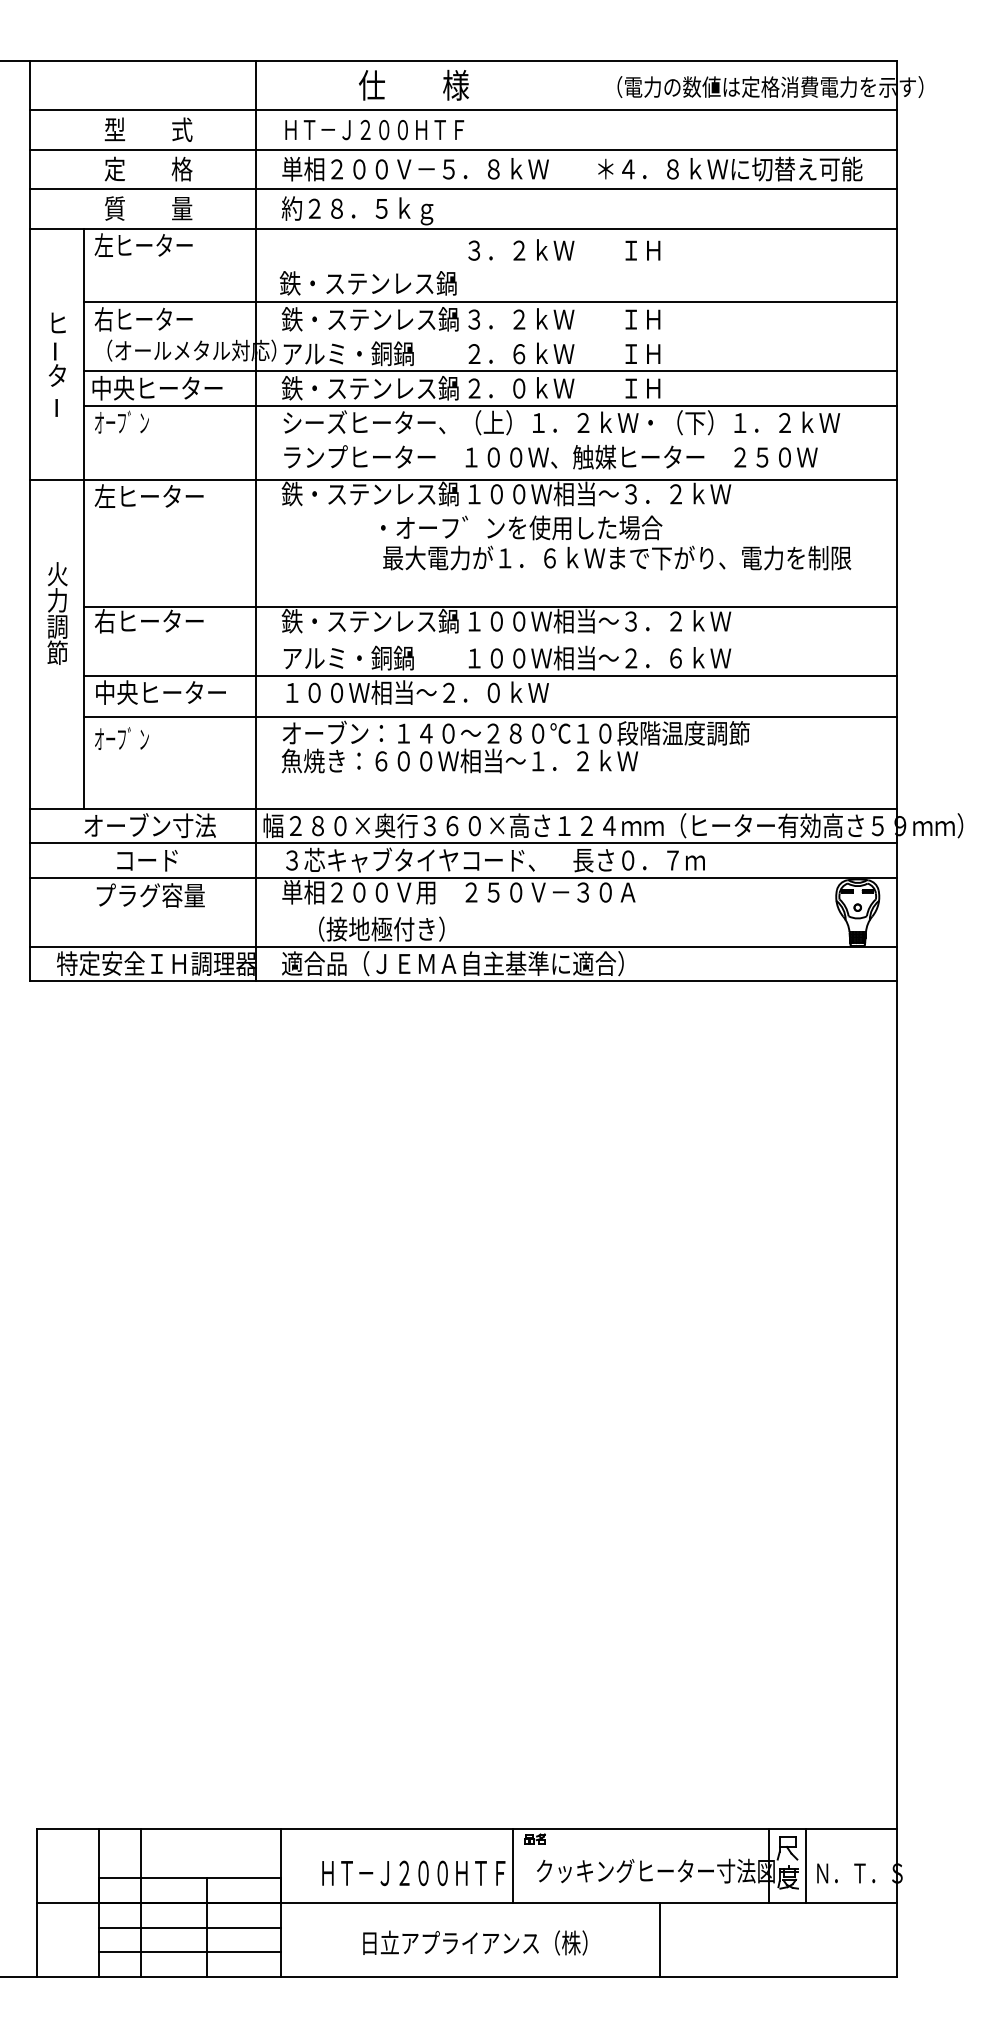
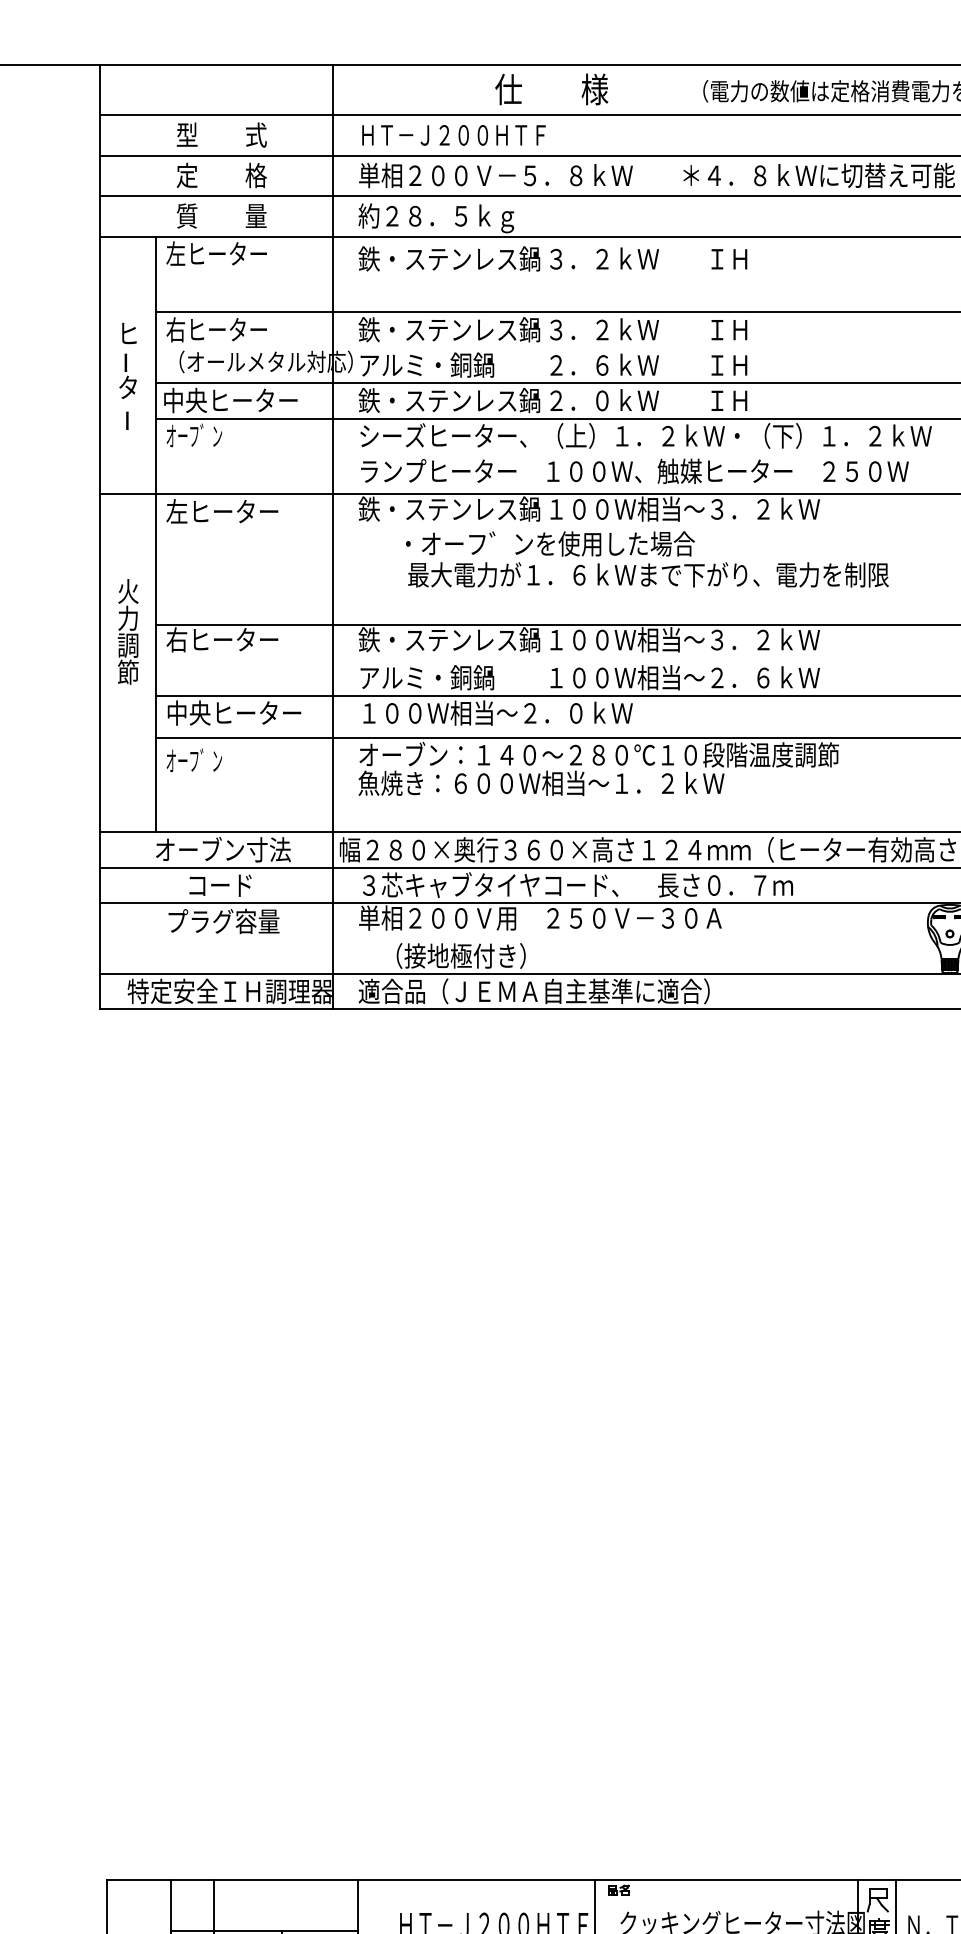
text: (413, 84) -> (551, 88), moved
text: (367, 283) -> (448, 259), moved
text: (616, 542) -> (647, 558), moved

